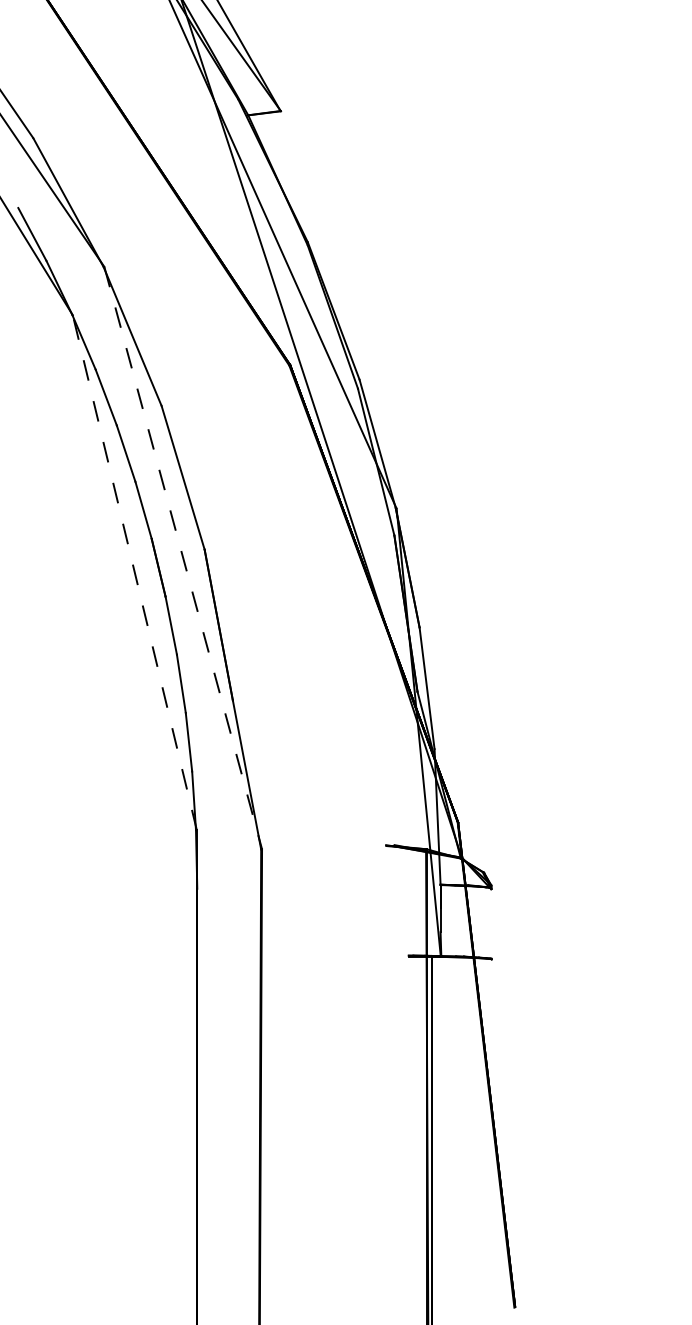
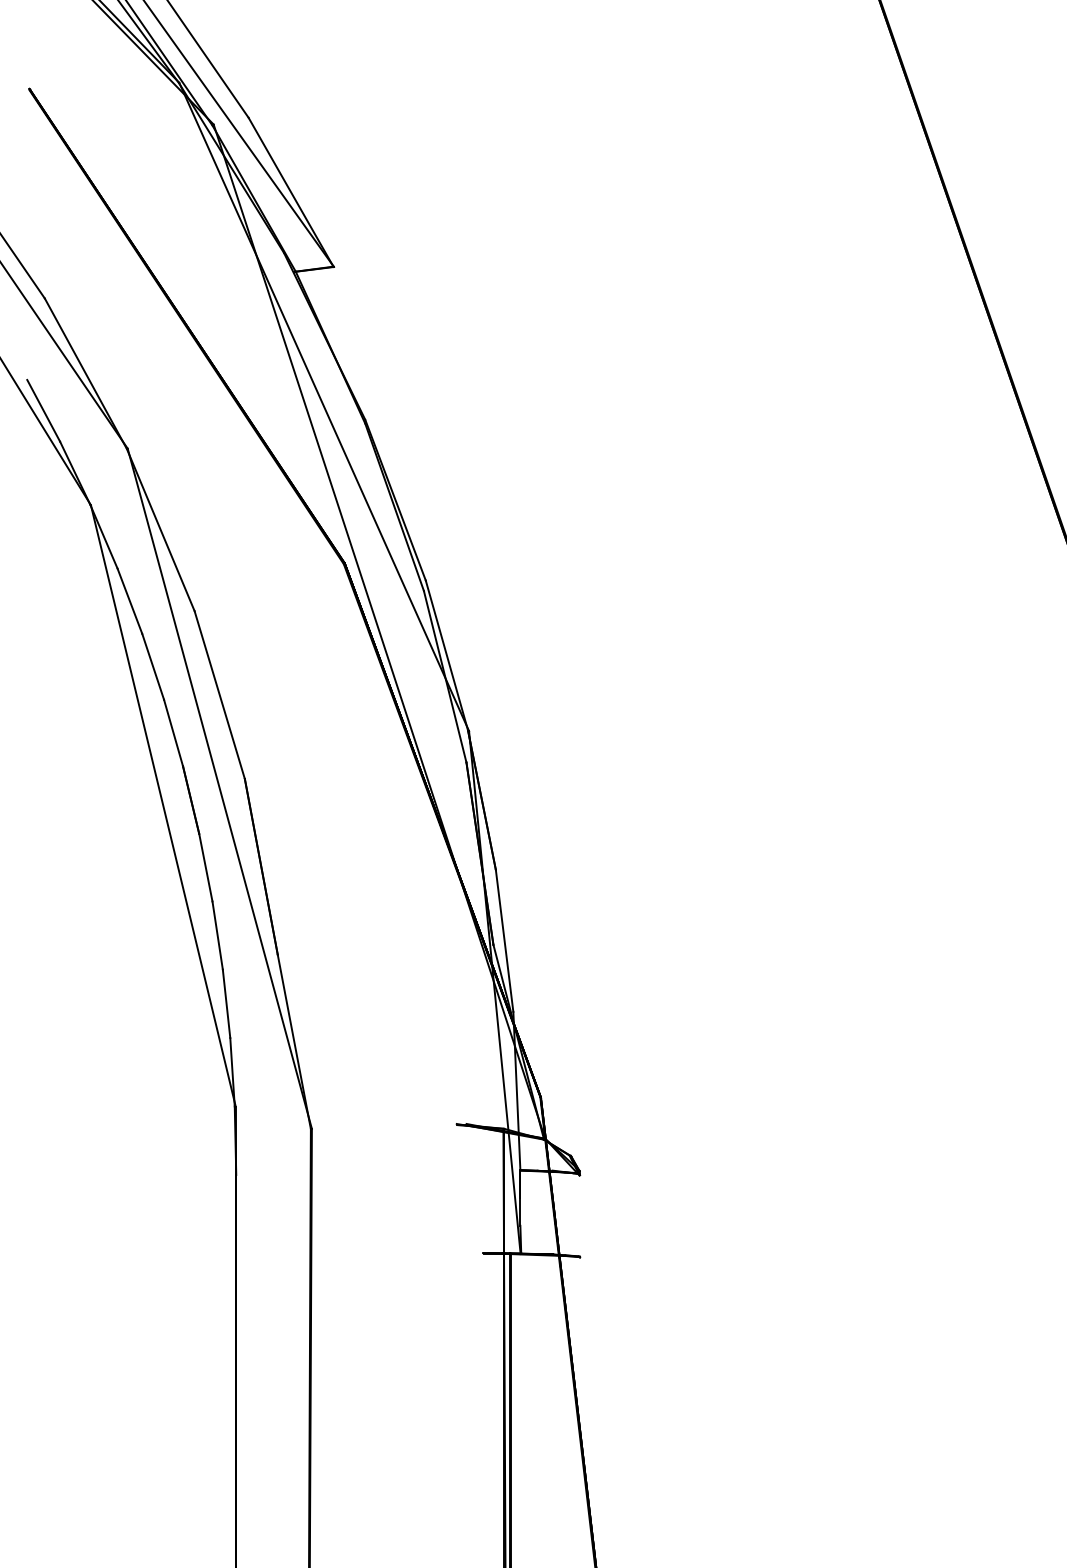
line: (182, 558) -> (219, 789), dashed -> solid
line: (134, 572) -> (163, 805), dashed -> solid

